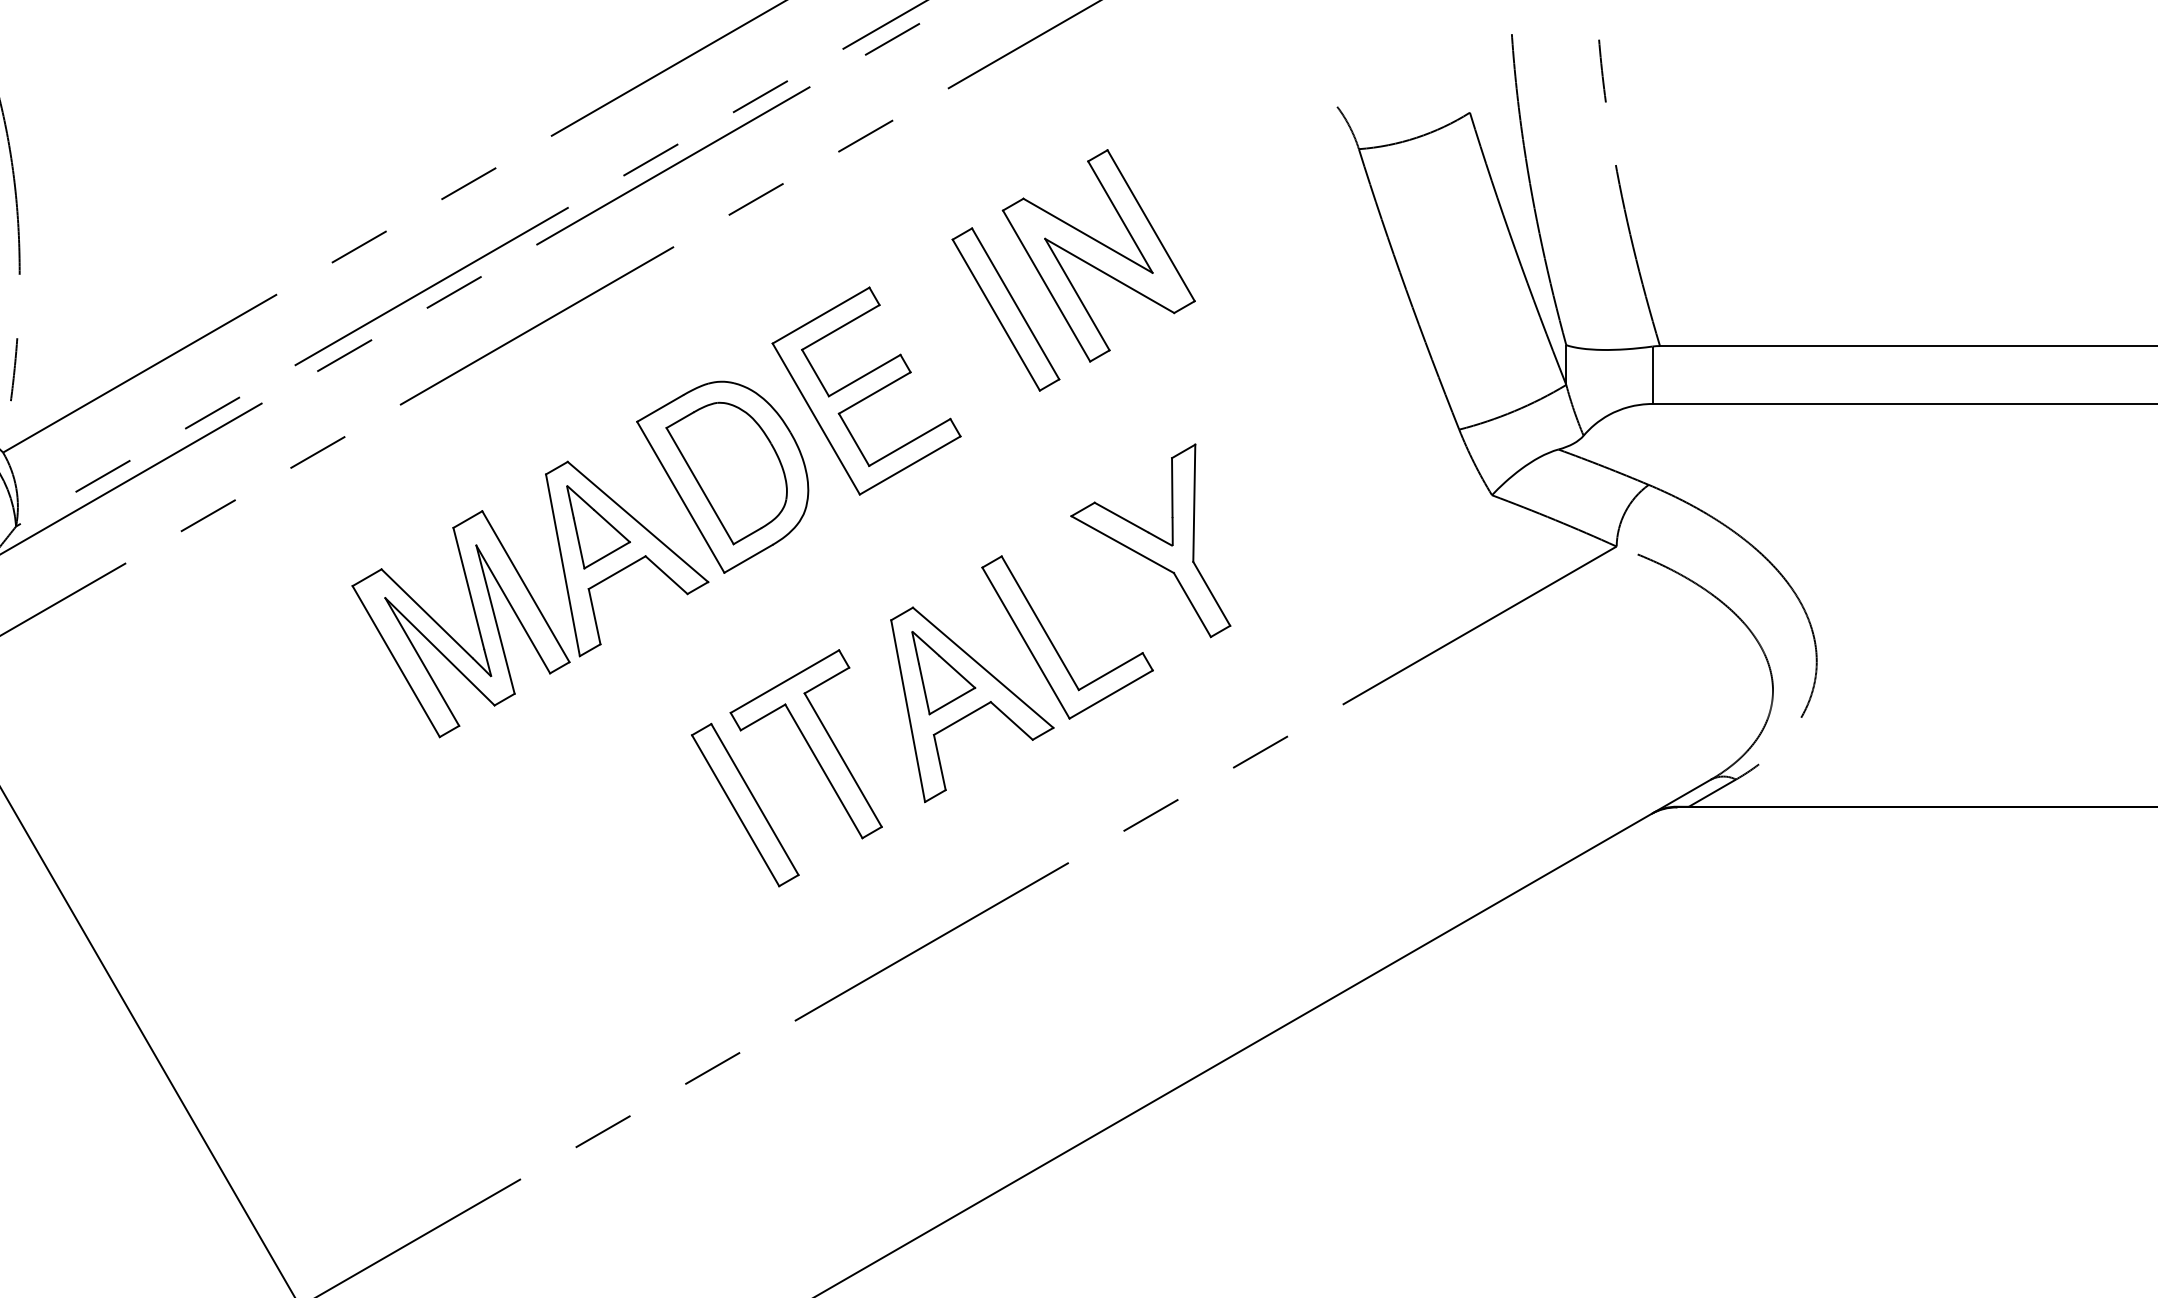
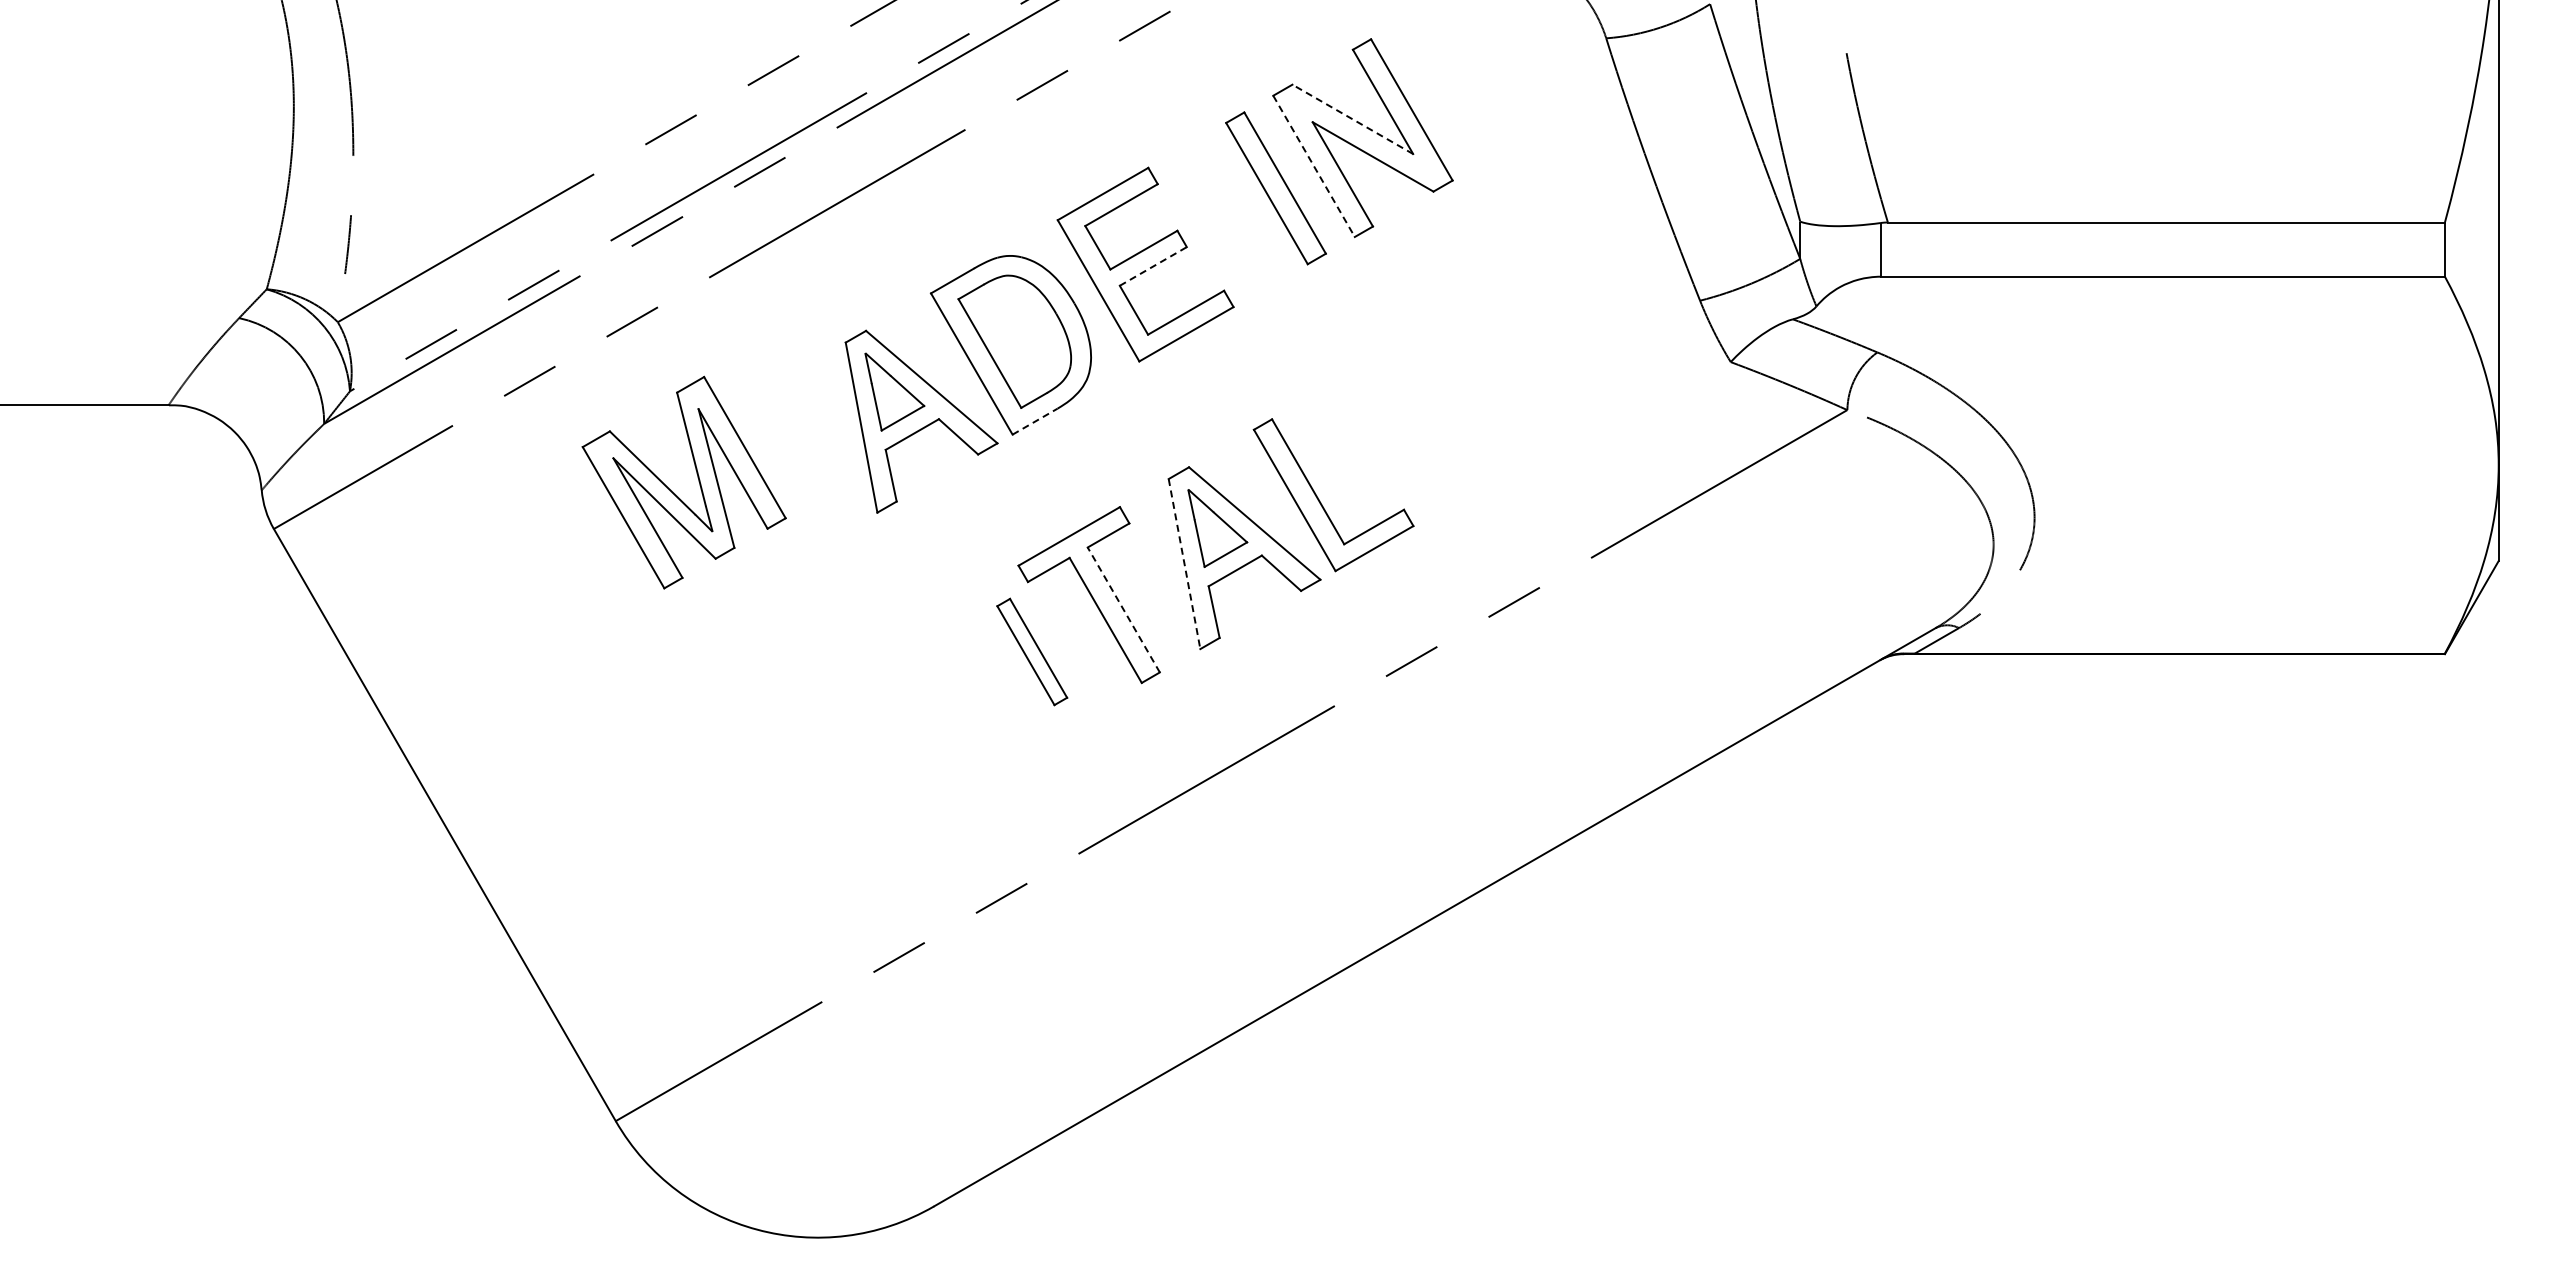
line: (1087, 235) -> (1352, 119), solid -> dashed
line: (1047, 286) -> (1314, 166), solid -> dashed
line: (874, 393) -> (1153, 266), solid -> dashed
part: (1150, 540) -> (1411, 404), removed
line: (748, 558) -> (1035, 421), solid -> dashed
part: (452, 636) -> (676, 494), moved
line: (908, 711) -> (1184, 564), solid -> dashed
line: (842, 759) -> (1123, 609), solid -> dashed
part: (745, 804) -> (1032, 651), size x0.7

